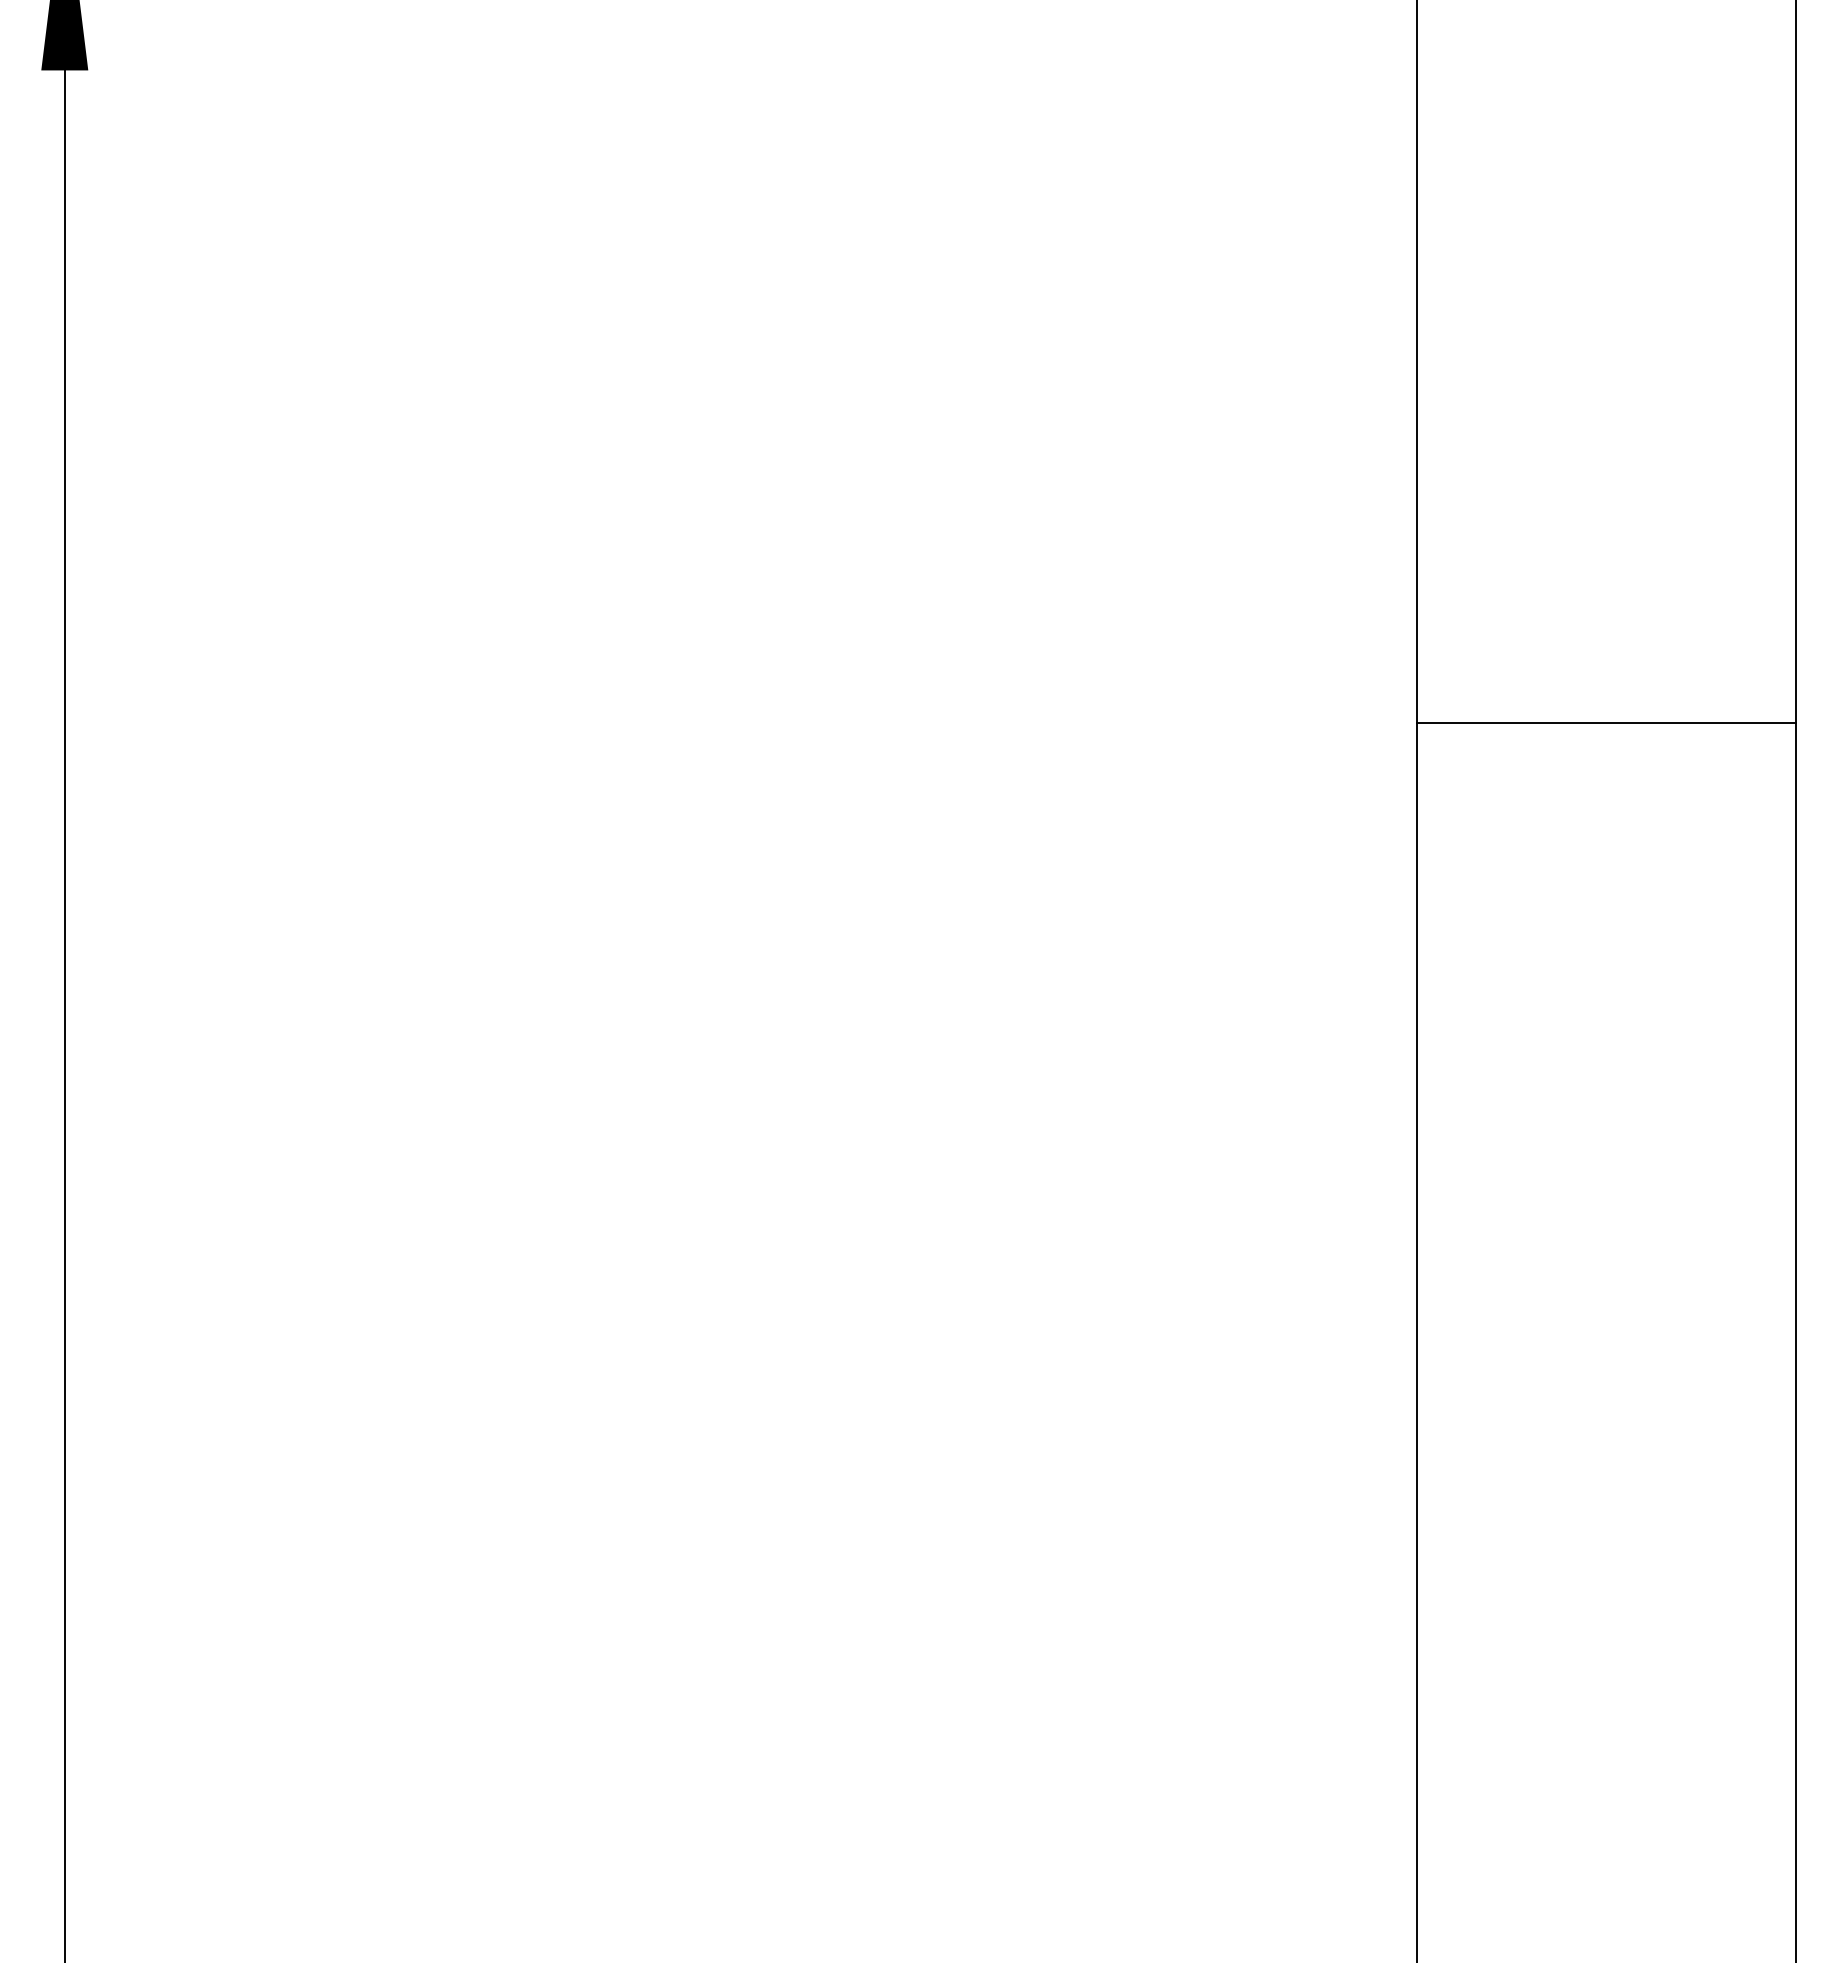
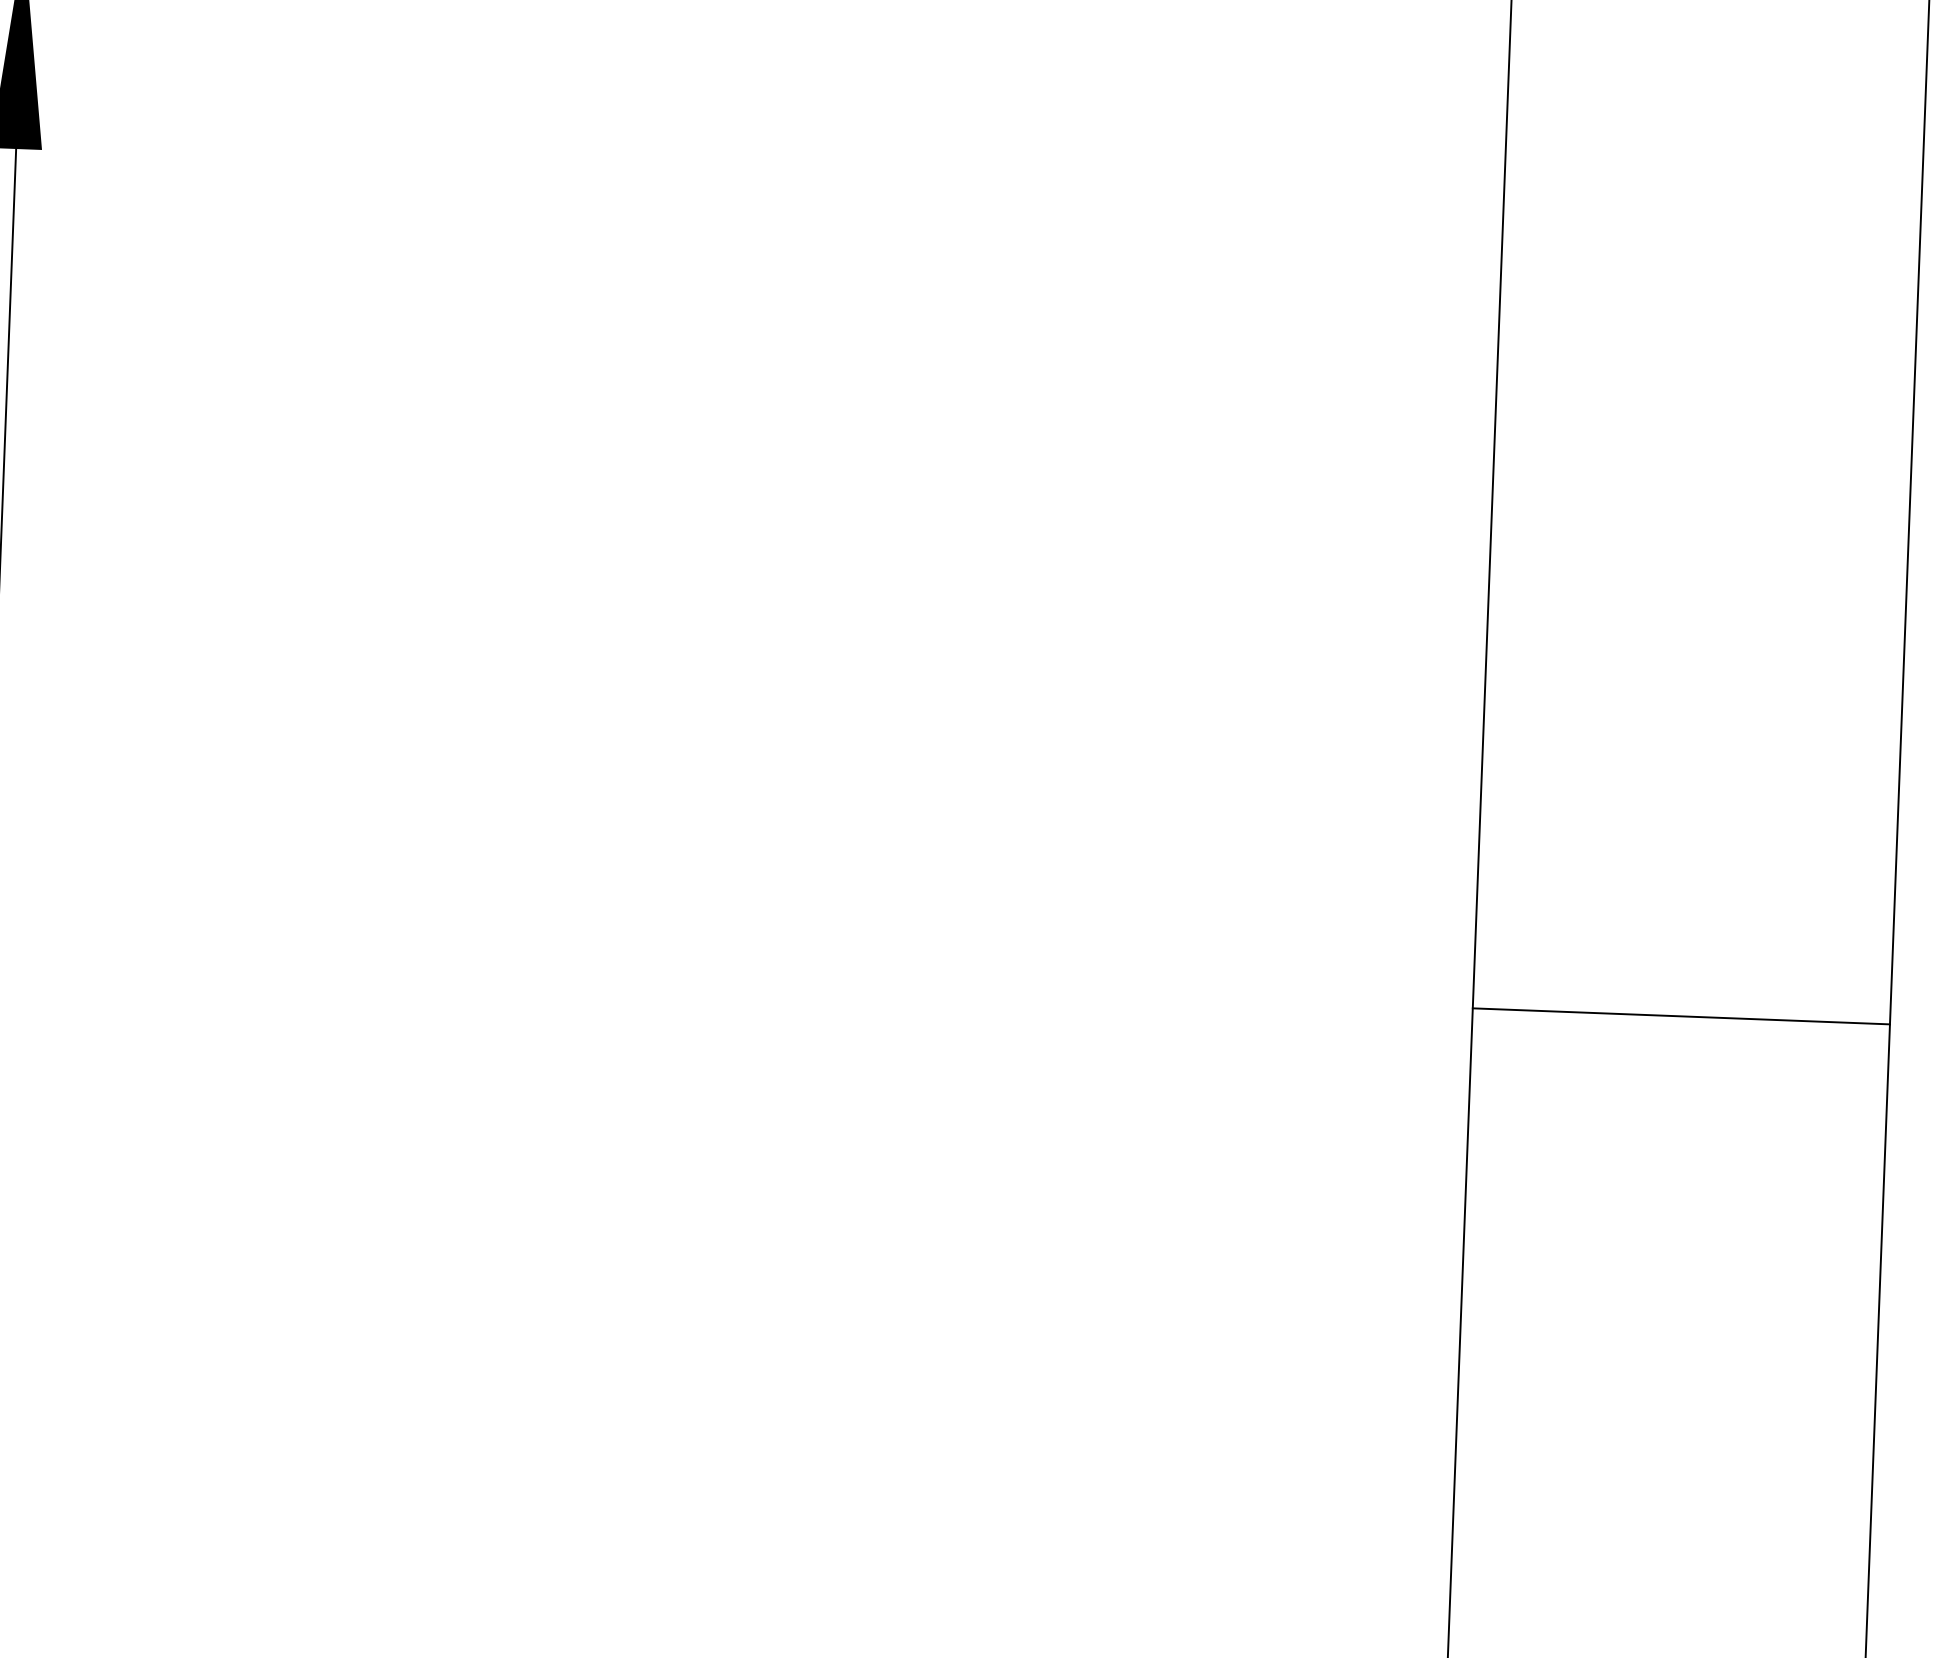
line: (1605, 723) -> (1680, 1016), moved

